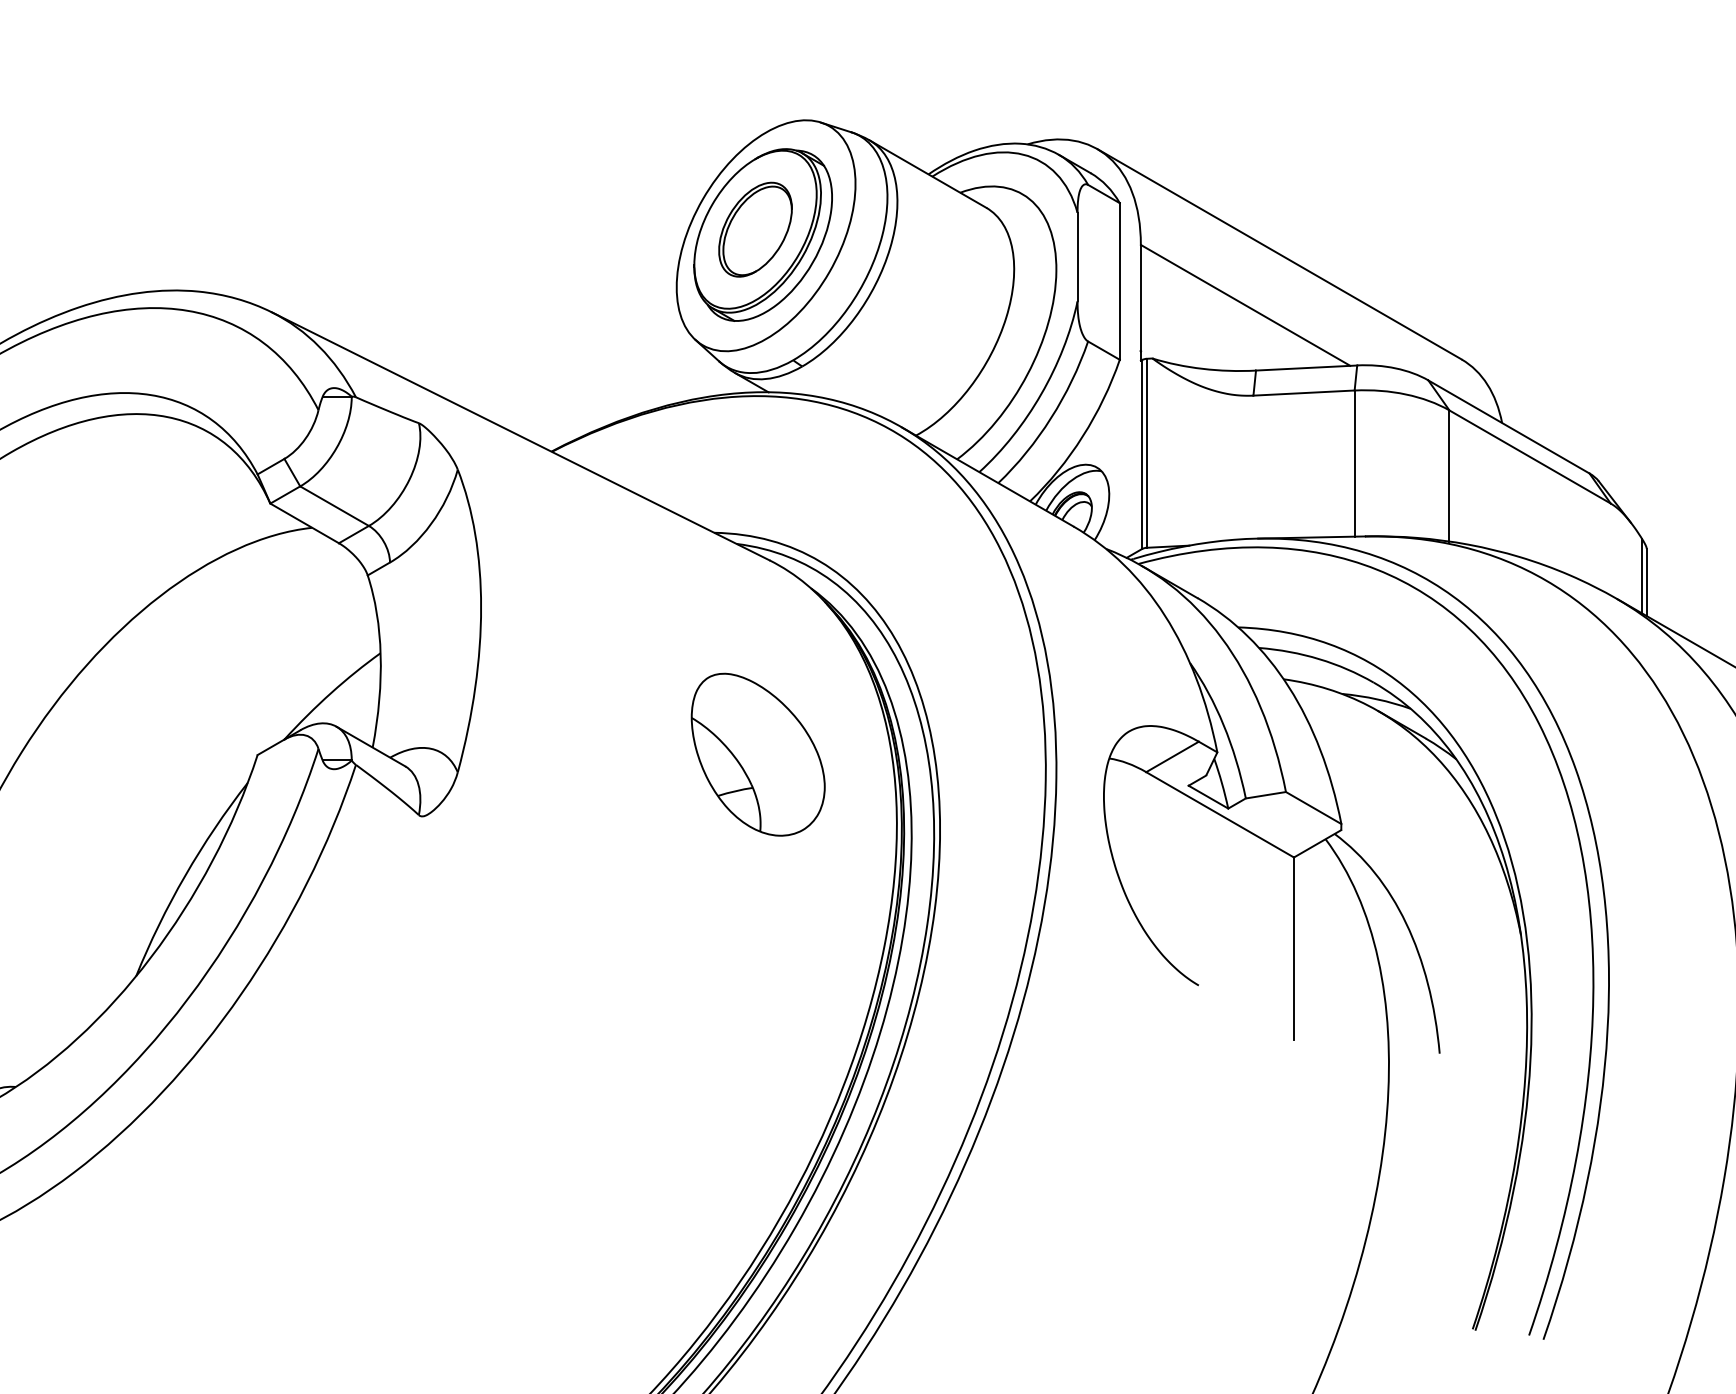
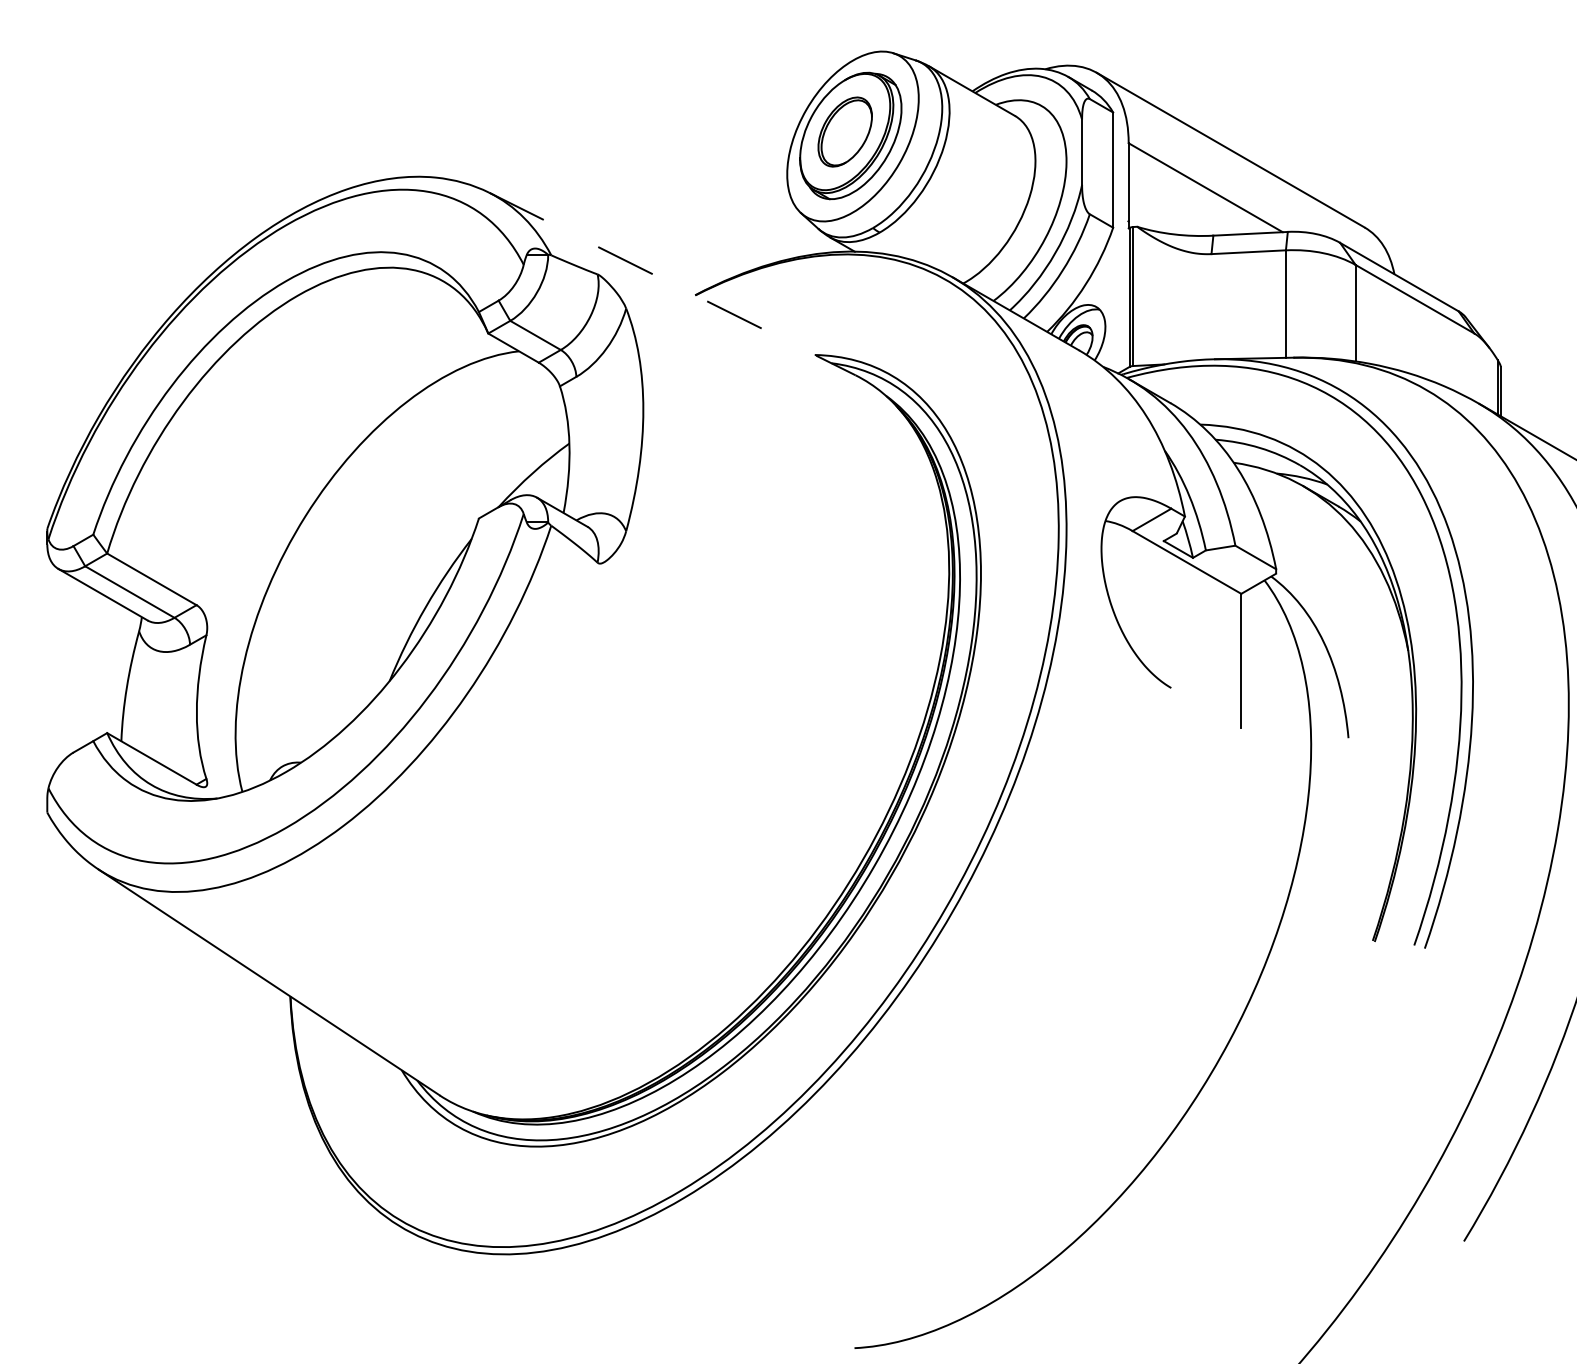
line: (520, 436) -> (672, 284), solid -> dashed
part: (758, 753) -> (847, 517), removed

